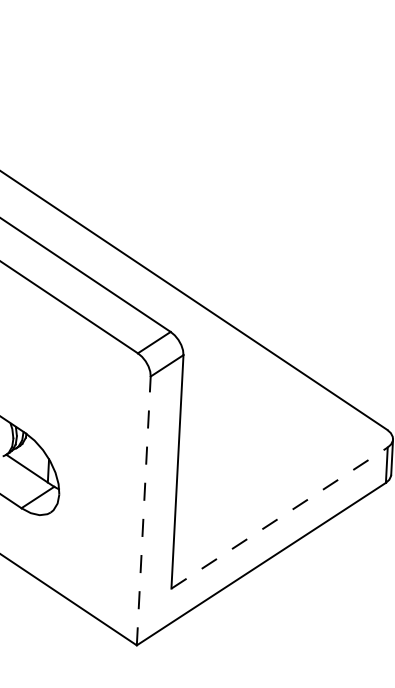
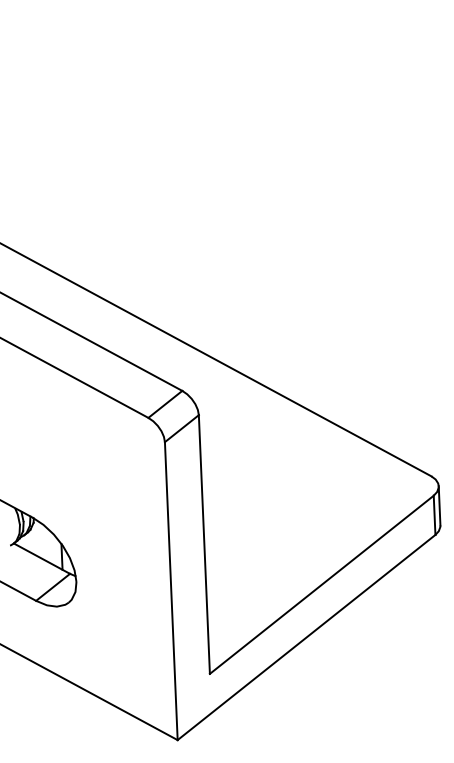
line: (144, 510) -> (171, 590), dashed -> solid
line: (280, 517) -> (322, 584), dashed -> solid

